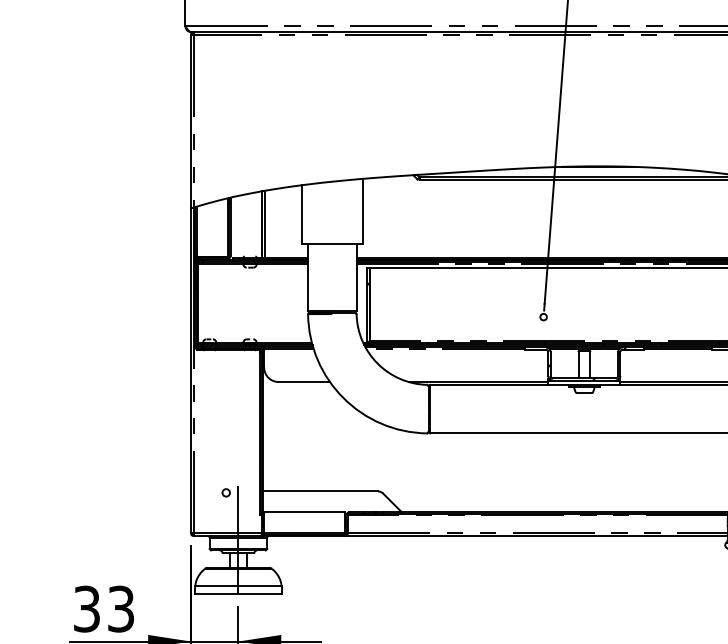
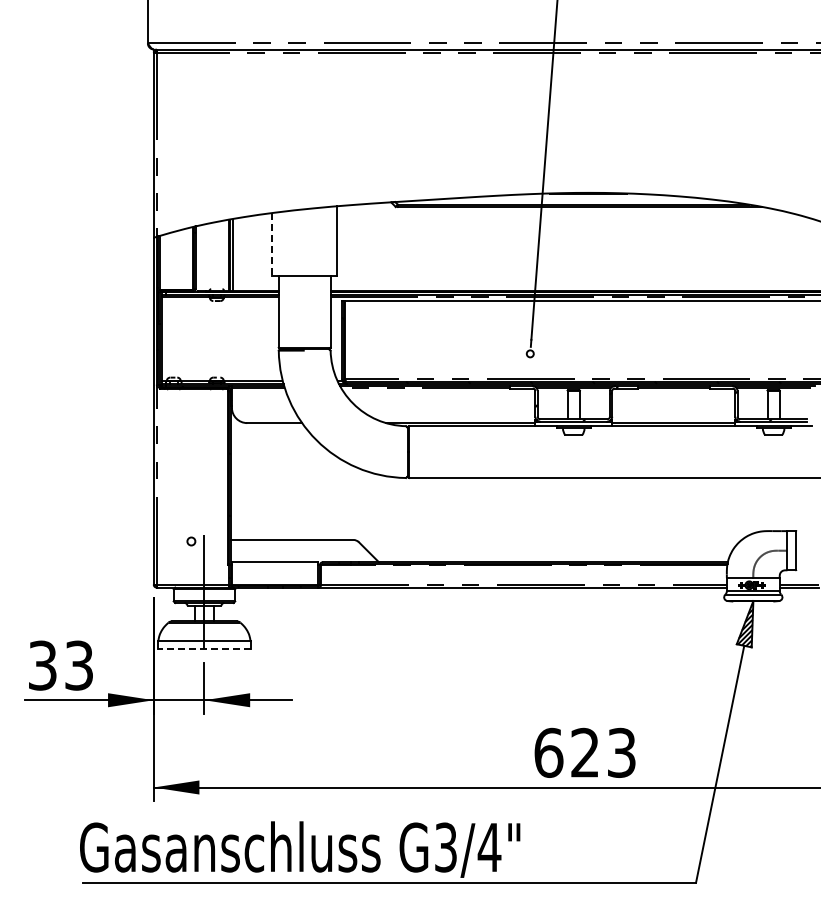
line: (302, 214) -> (272, 244), solid -> dashed
line: (237, 594) -> (203, 649), solid -> dashed

